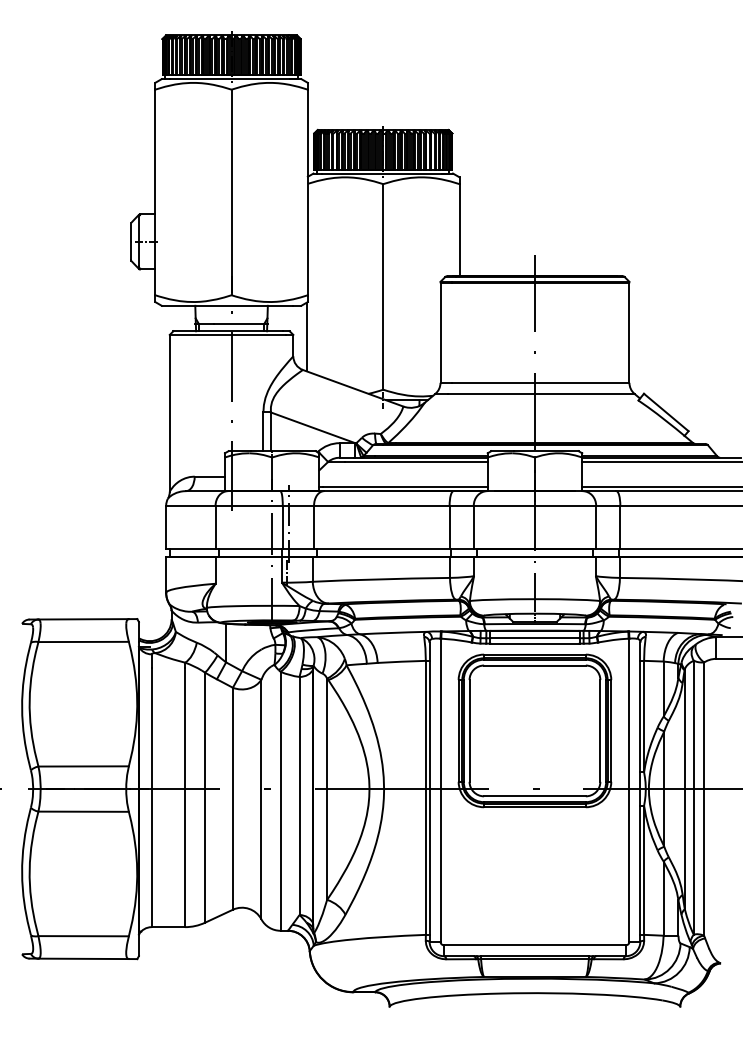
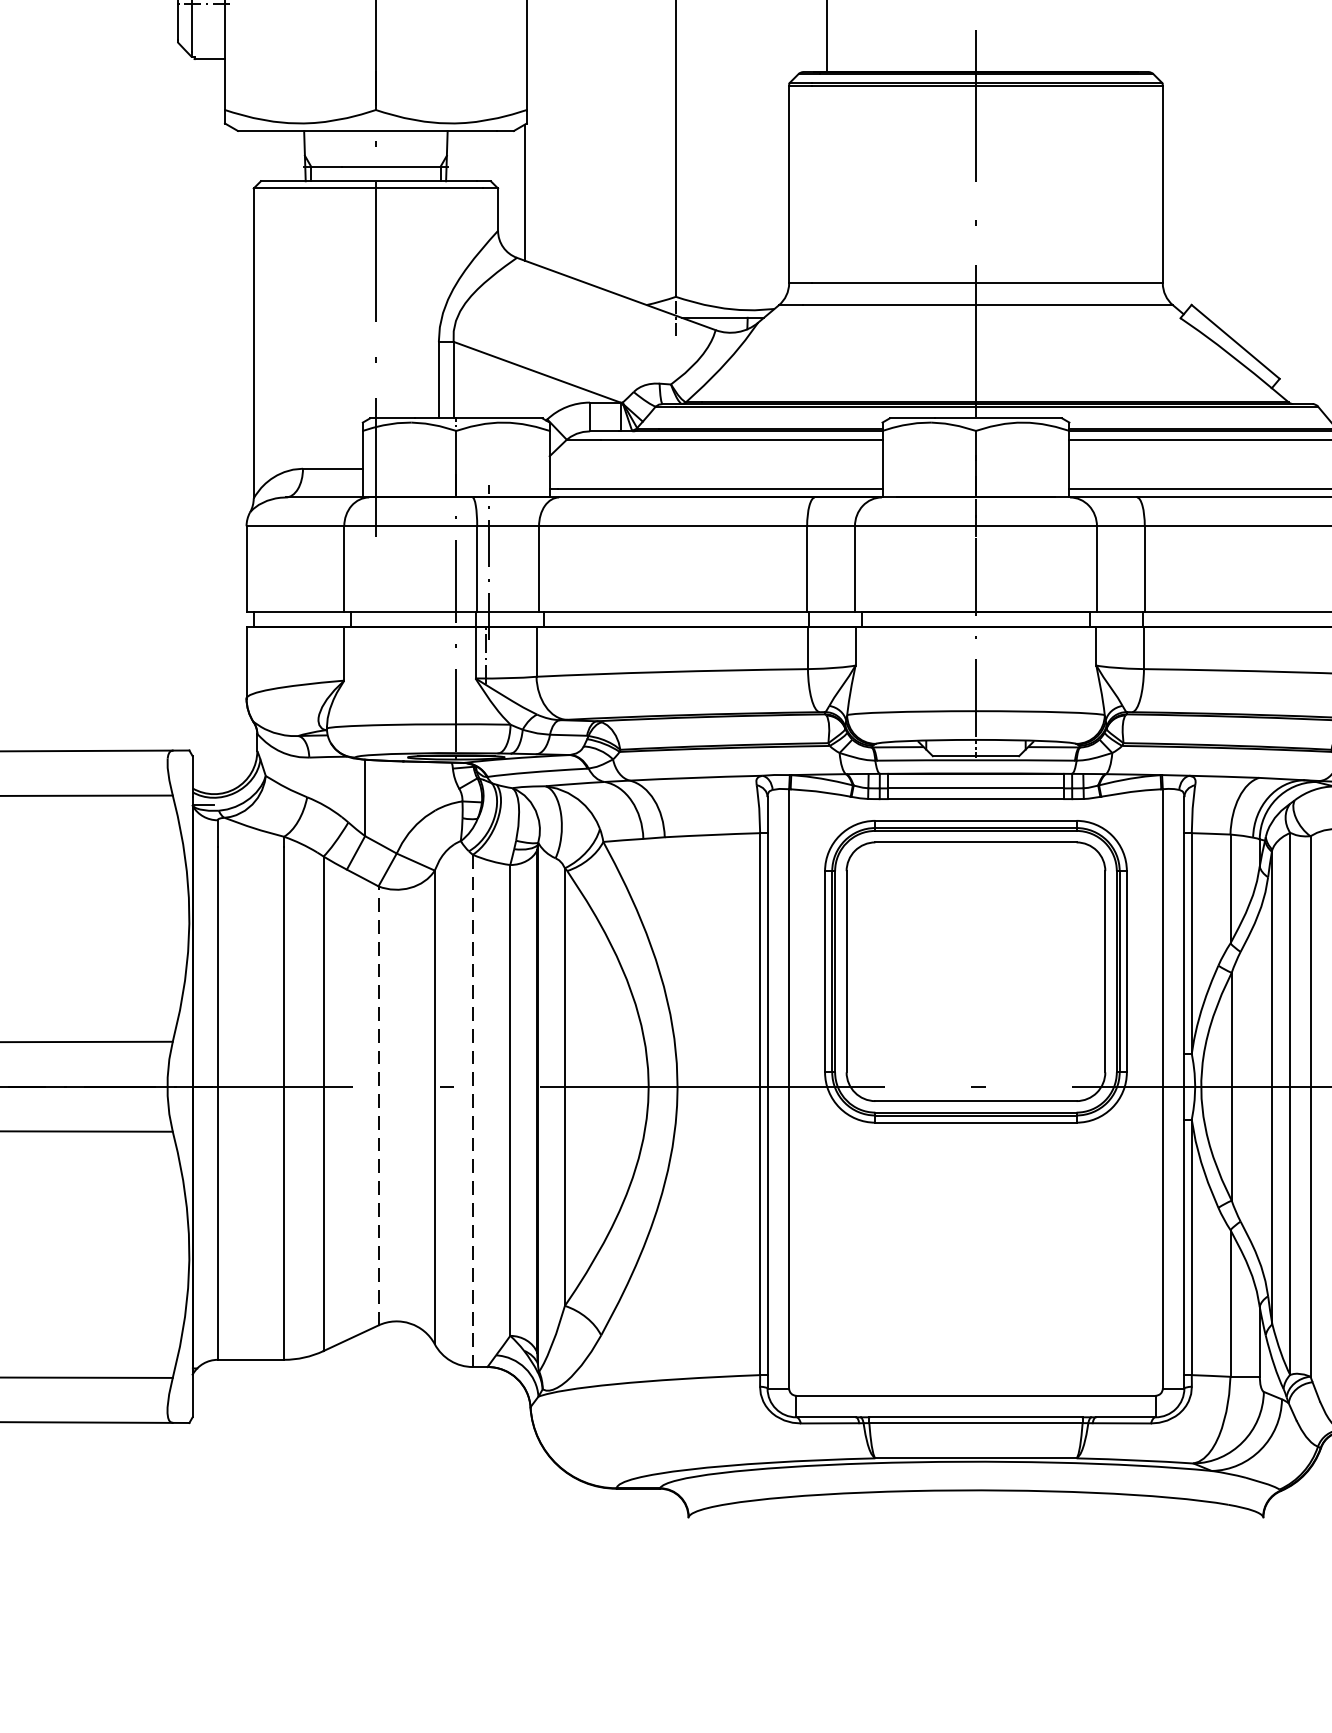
line: (232, 798) -> (377, 1105), solid -> dashed
line: (280, 801) -> (472, 1111), solid -> dashed

